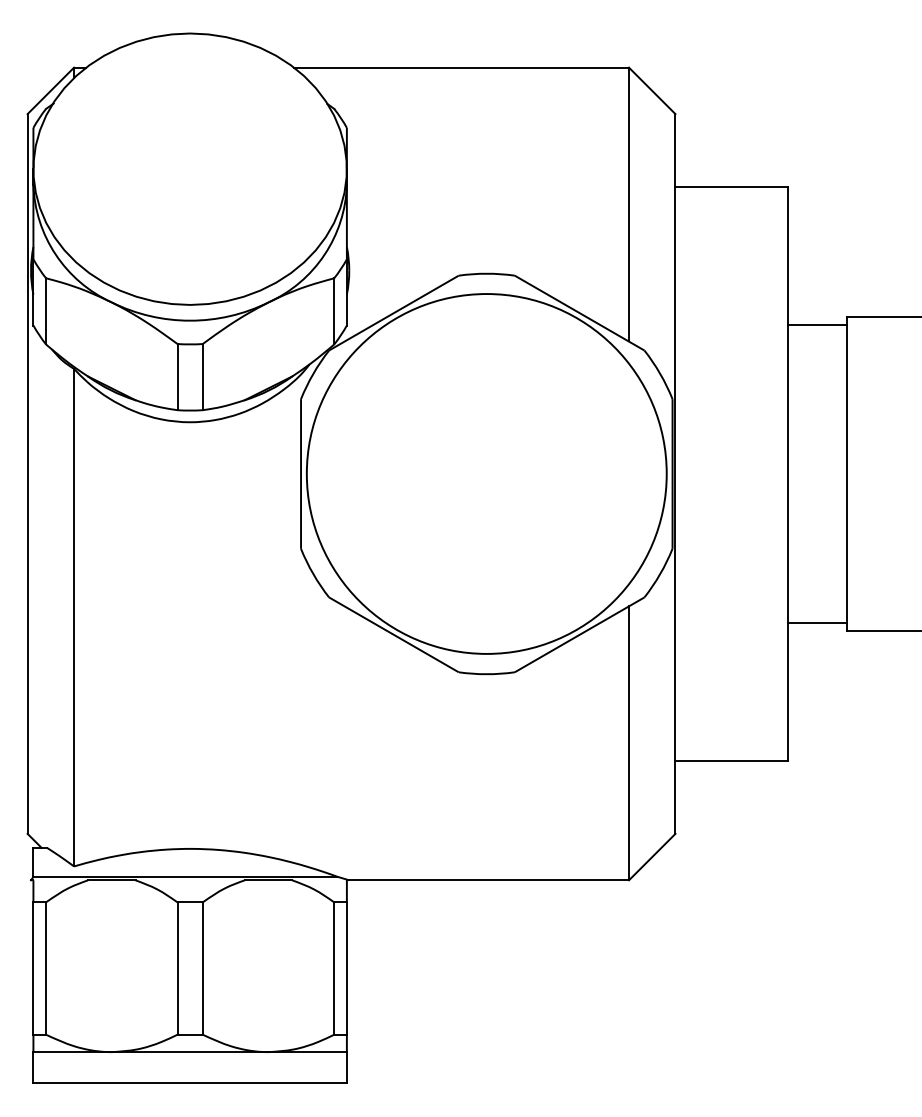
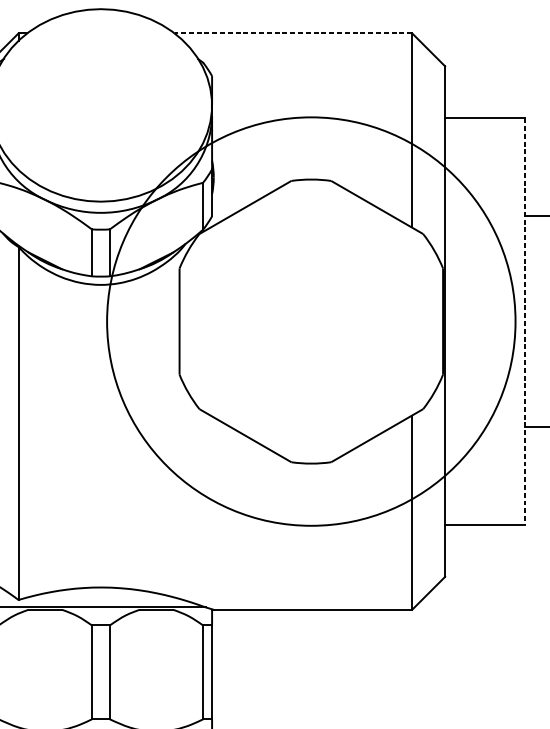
line: (461, 67) -> (293, 33), solid -> dashed
circle: (486, 473) -> (311, 321), size x1.6
line: (788, 473) -> (525, 321), solid -> dashed

